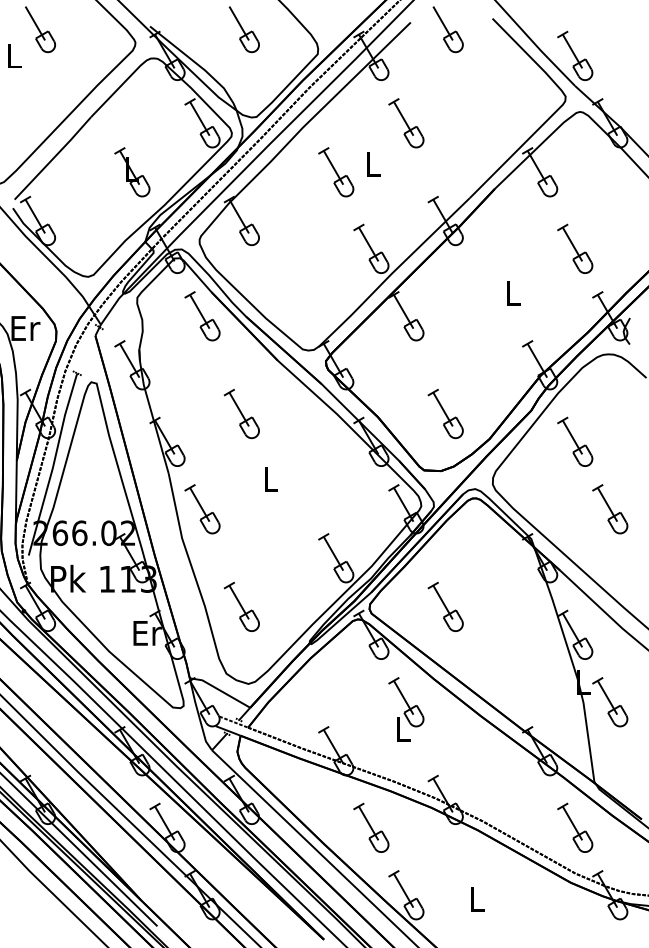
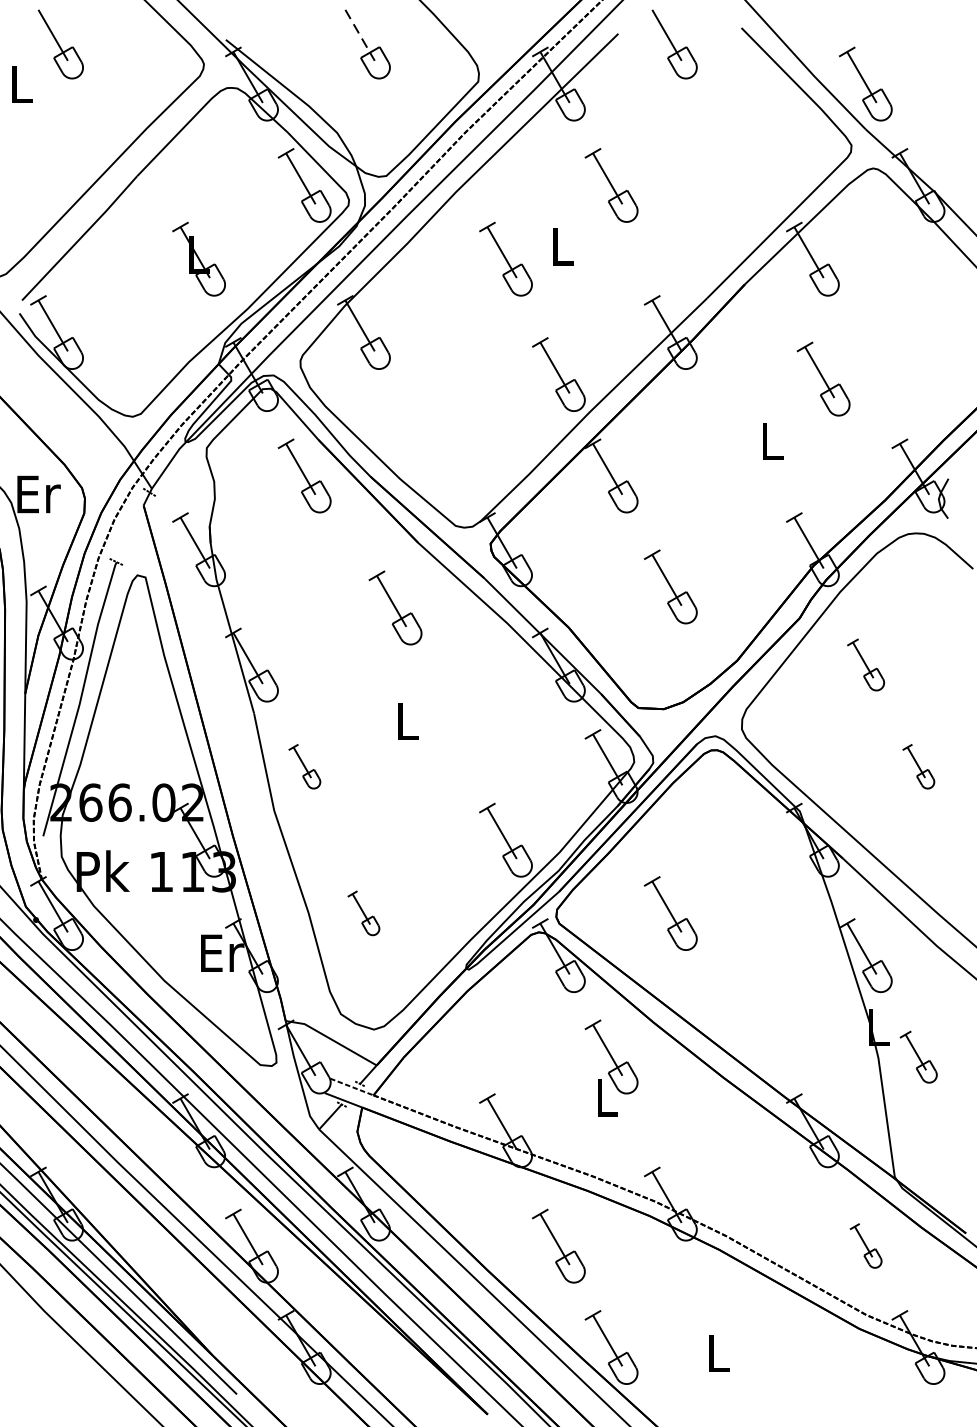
line: (239, 23) -> (360, 35), solid -> dashed
part: (575, 248) -> (824, 378), moved
part: (241, 413) -> (395, 607), moved
part: (445, 414) -> (670, 587), moved
part: (575, 441) -> (866, 664), size x0.7
part: (202, 509) -> (304, 766), size x0.6
part: (610, 509) -> (919, 766), size x0.6
part: (241, 606) -> (363, 912), size x0.6
part: (610, 702) -> (919, 1057), size x0.7
part: (575, 827) -> (866, 1245), size x0.6

